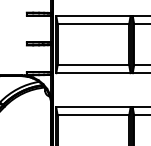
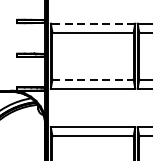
line: (92, 16) -> (91, 24), solid -> dashed
line: (93, 65) -> (93, 79), solid -> dashed

